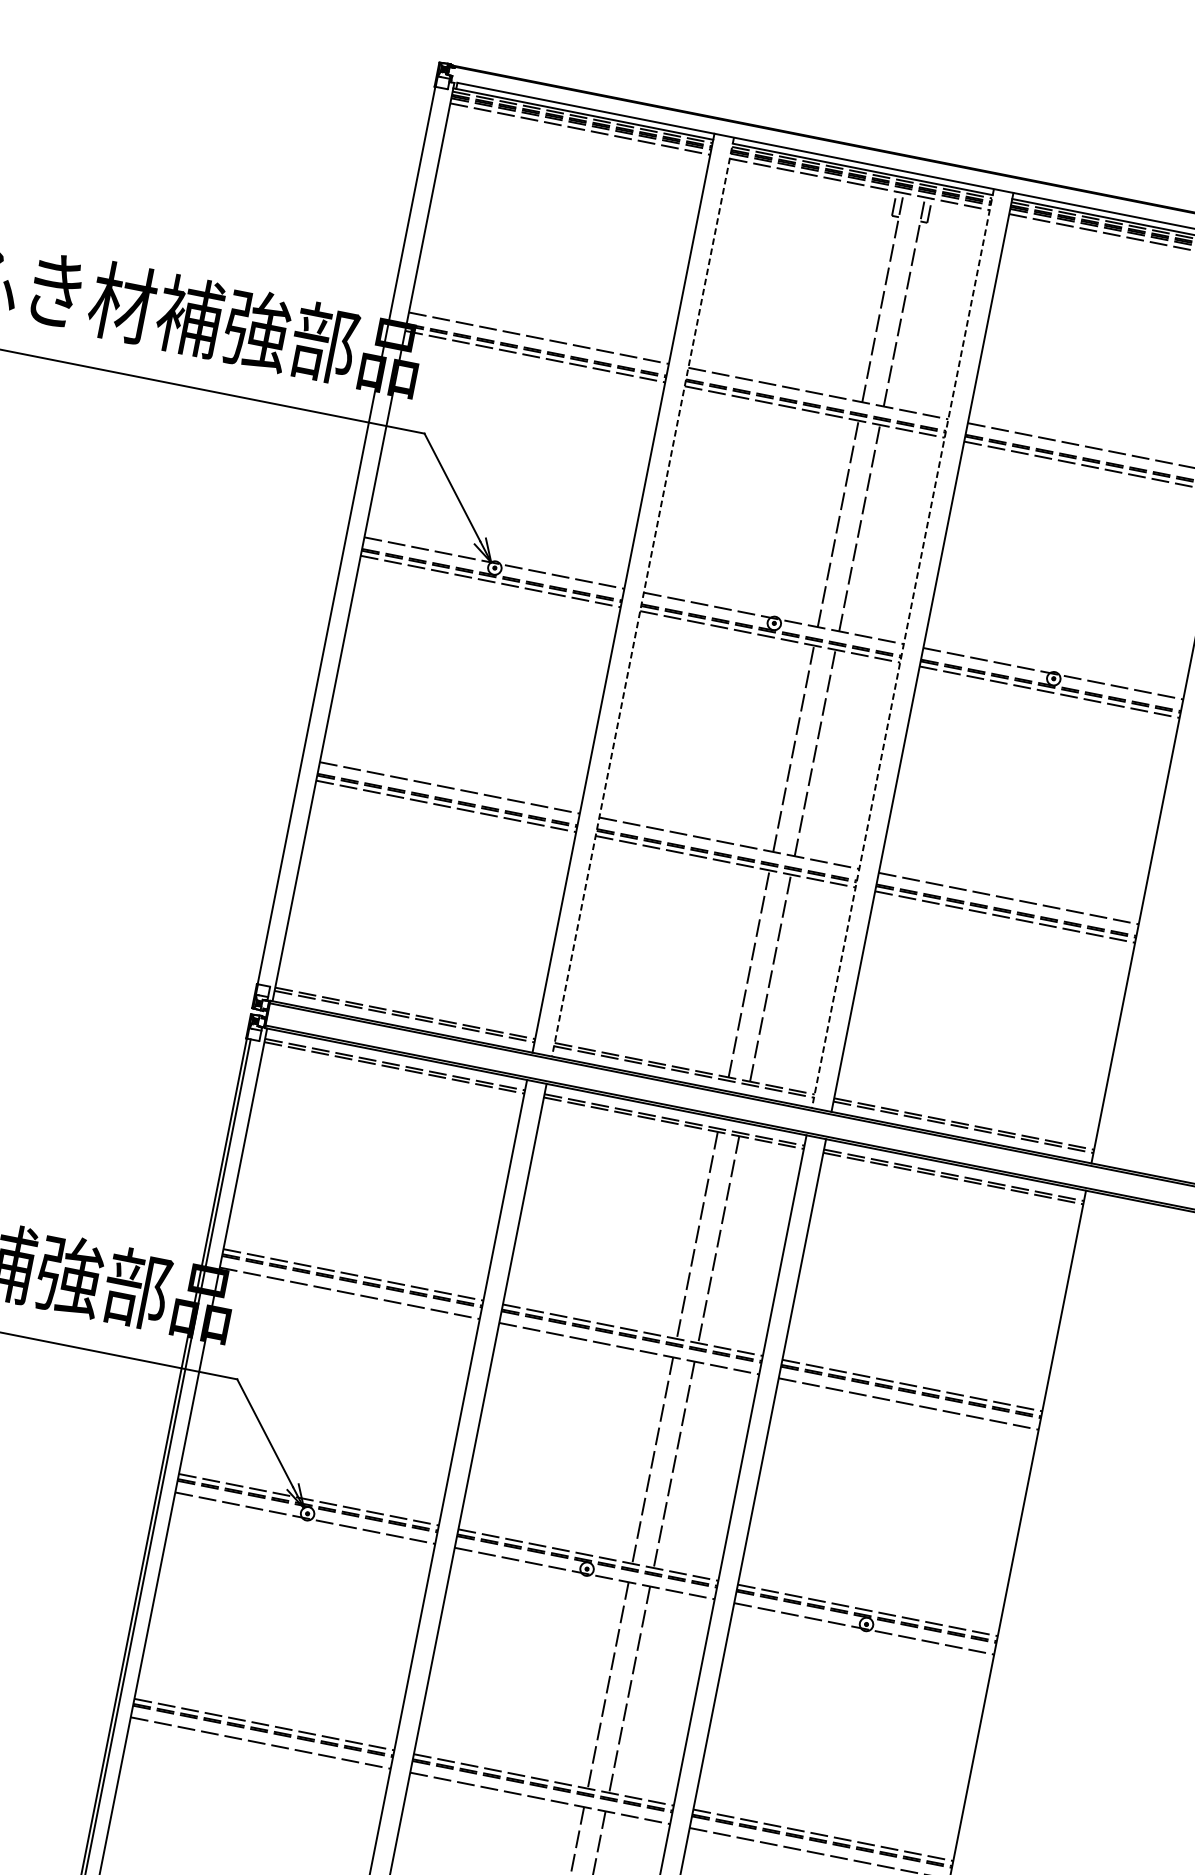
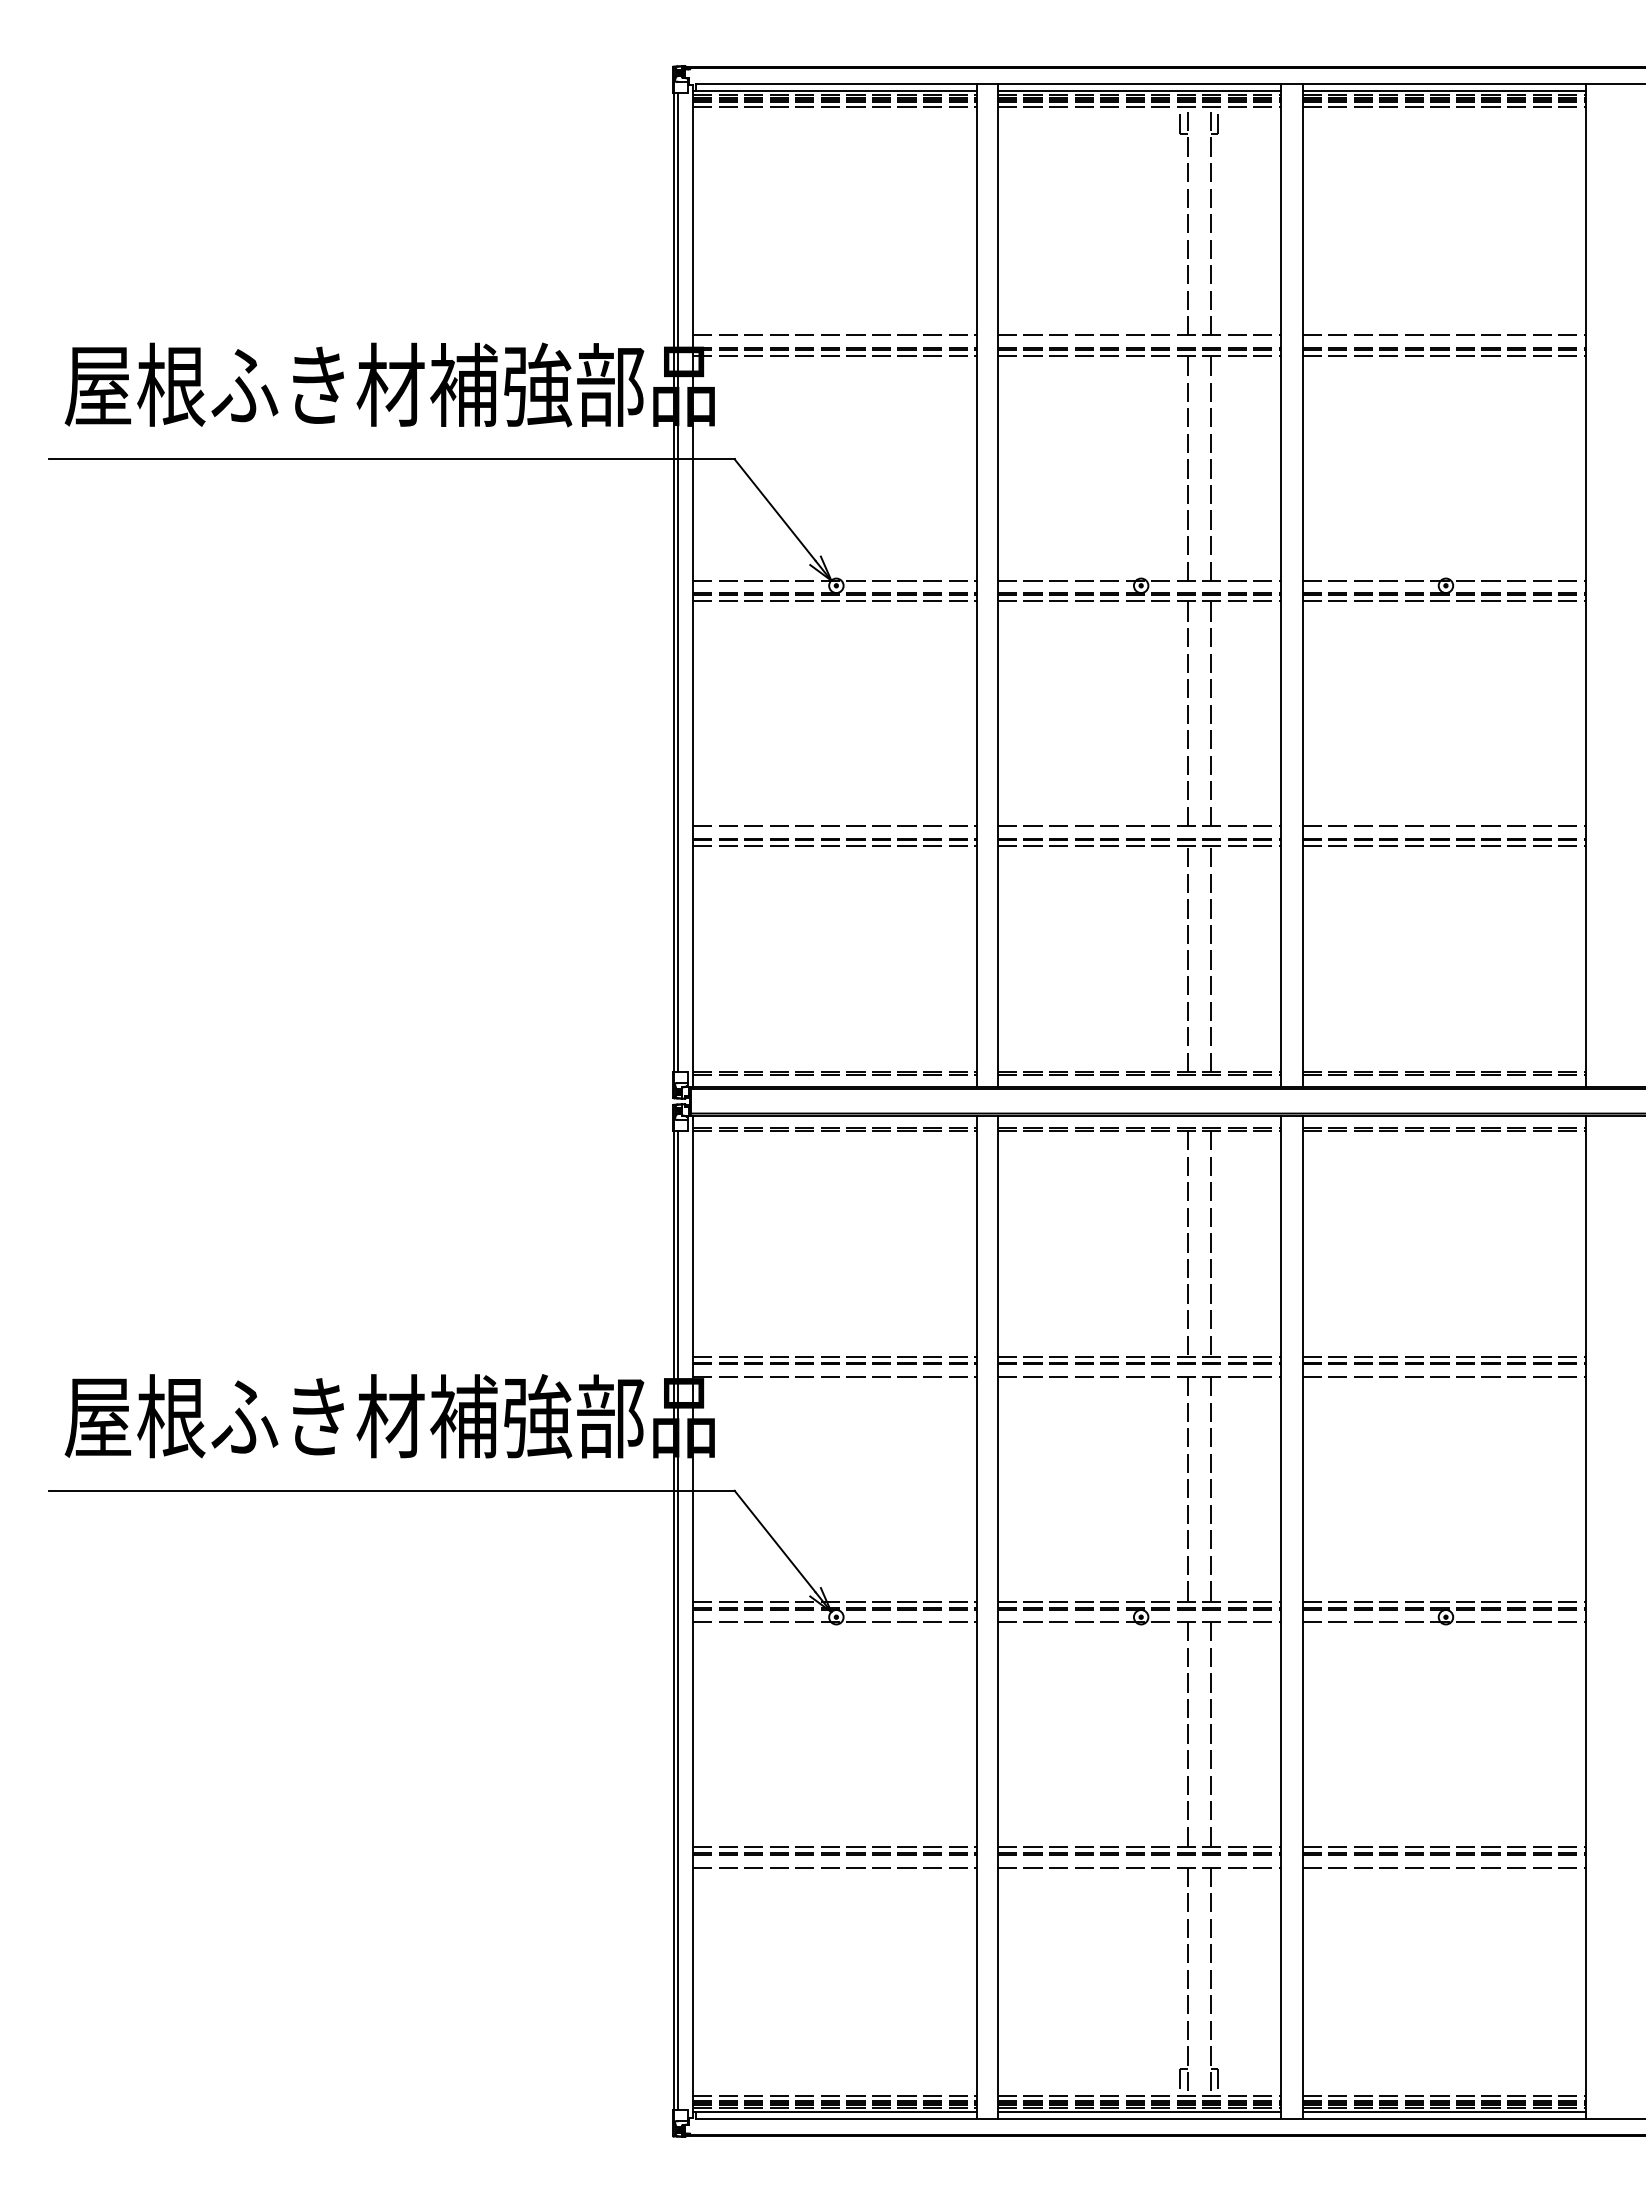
line: (350, 536) -> (678, 582), added
line: (642, 597) -> (997, 585), dashed -> solid
line: (903, 648) -> (1281, 585), dashed -> solid

